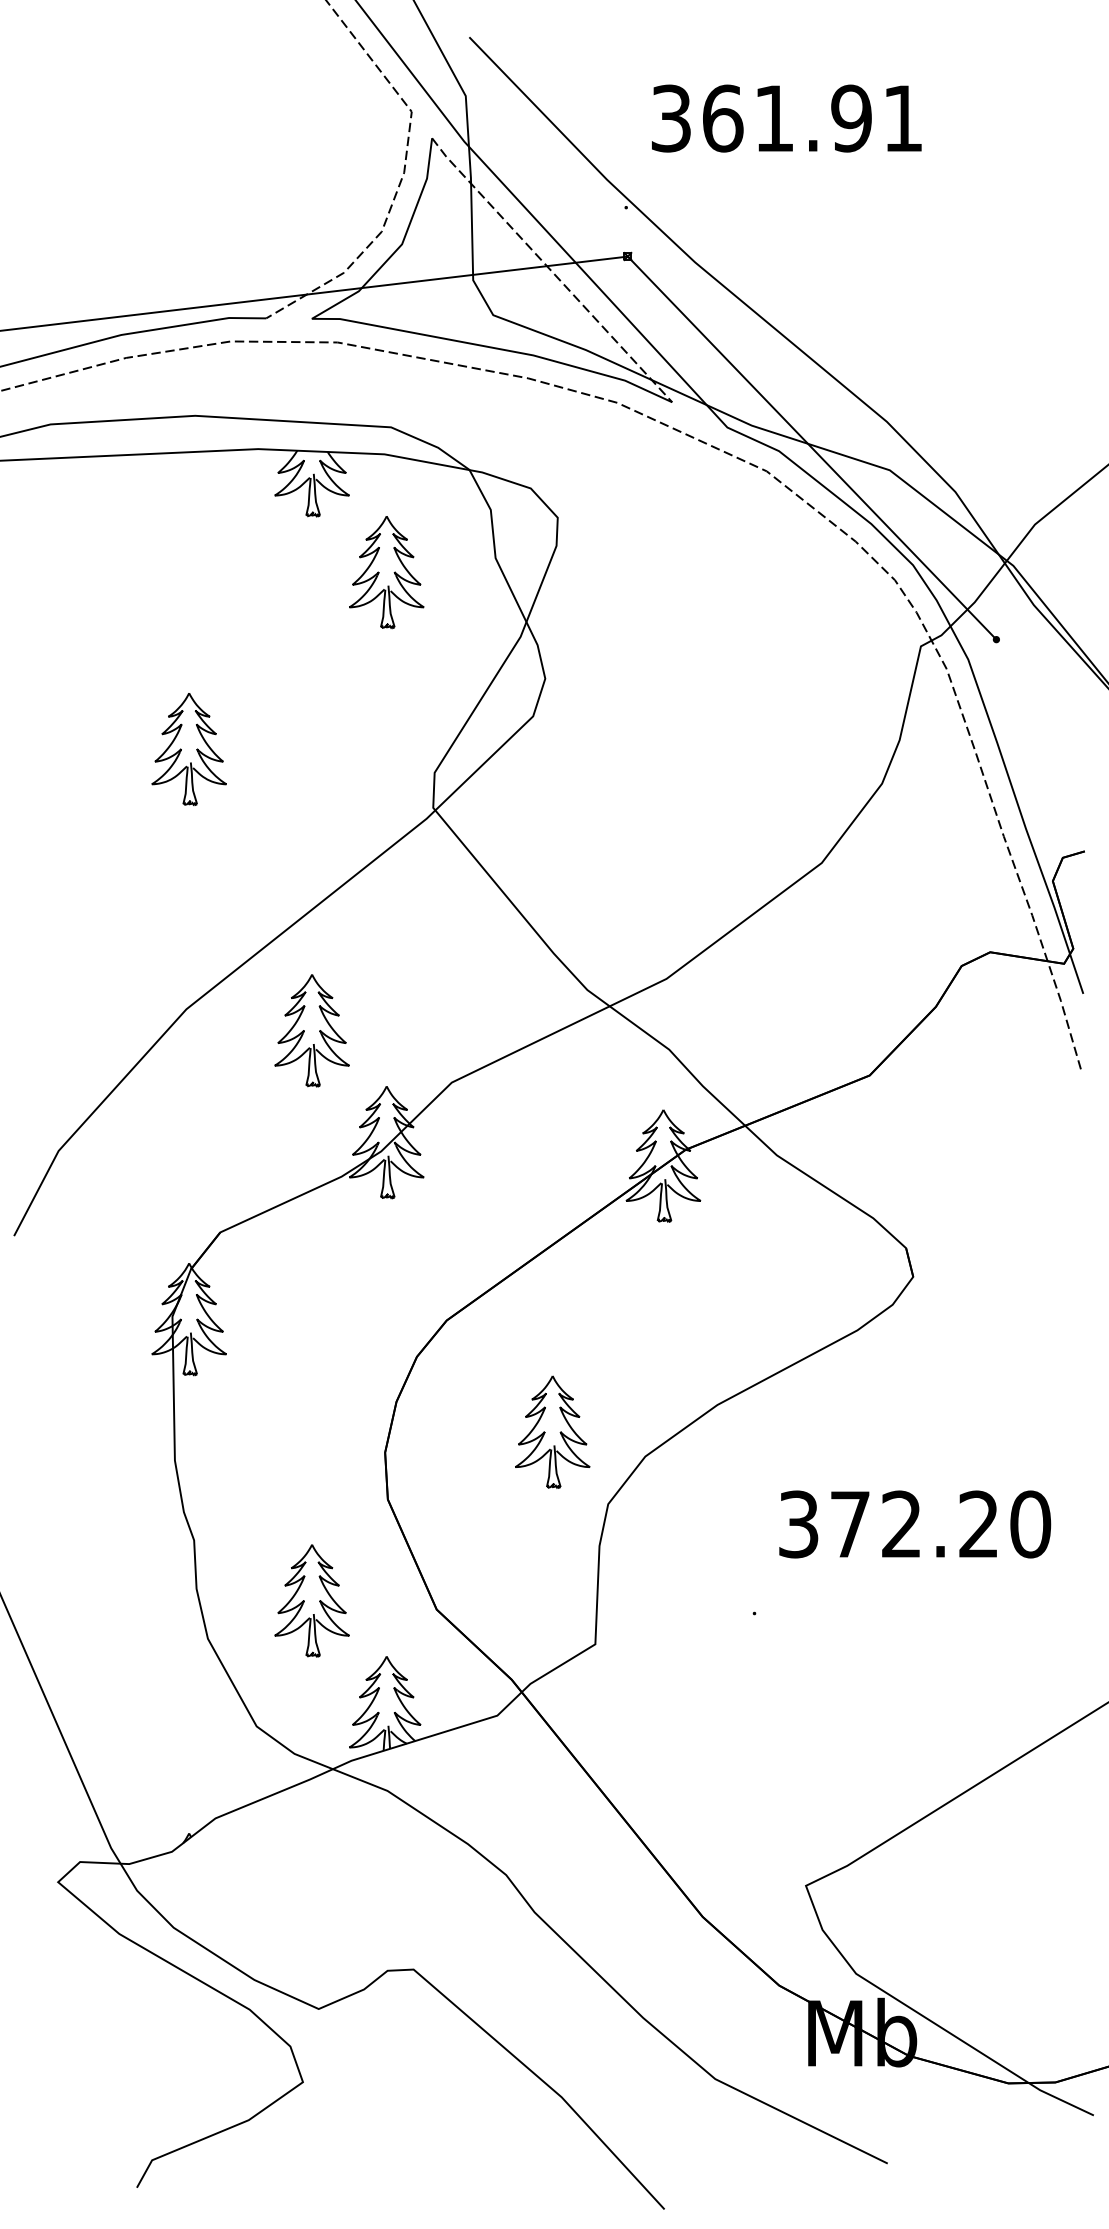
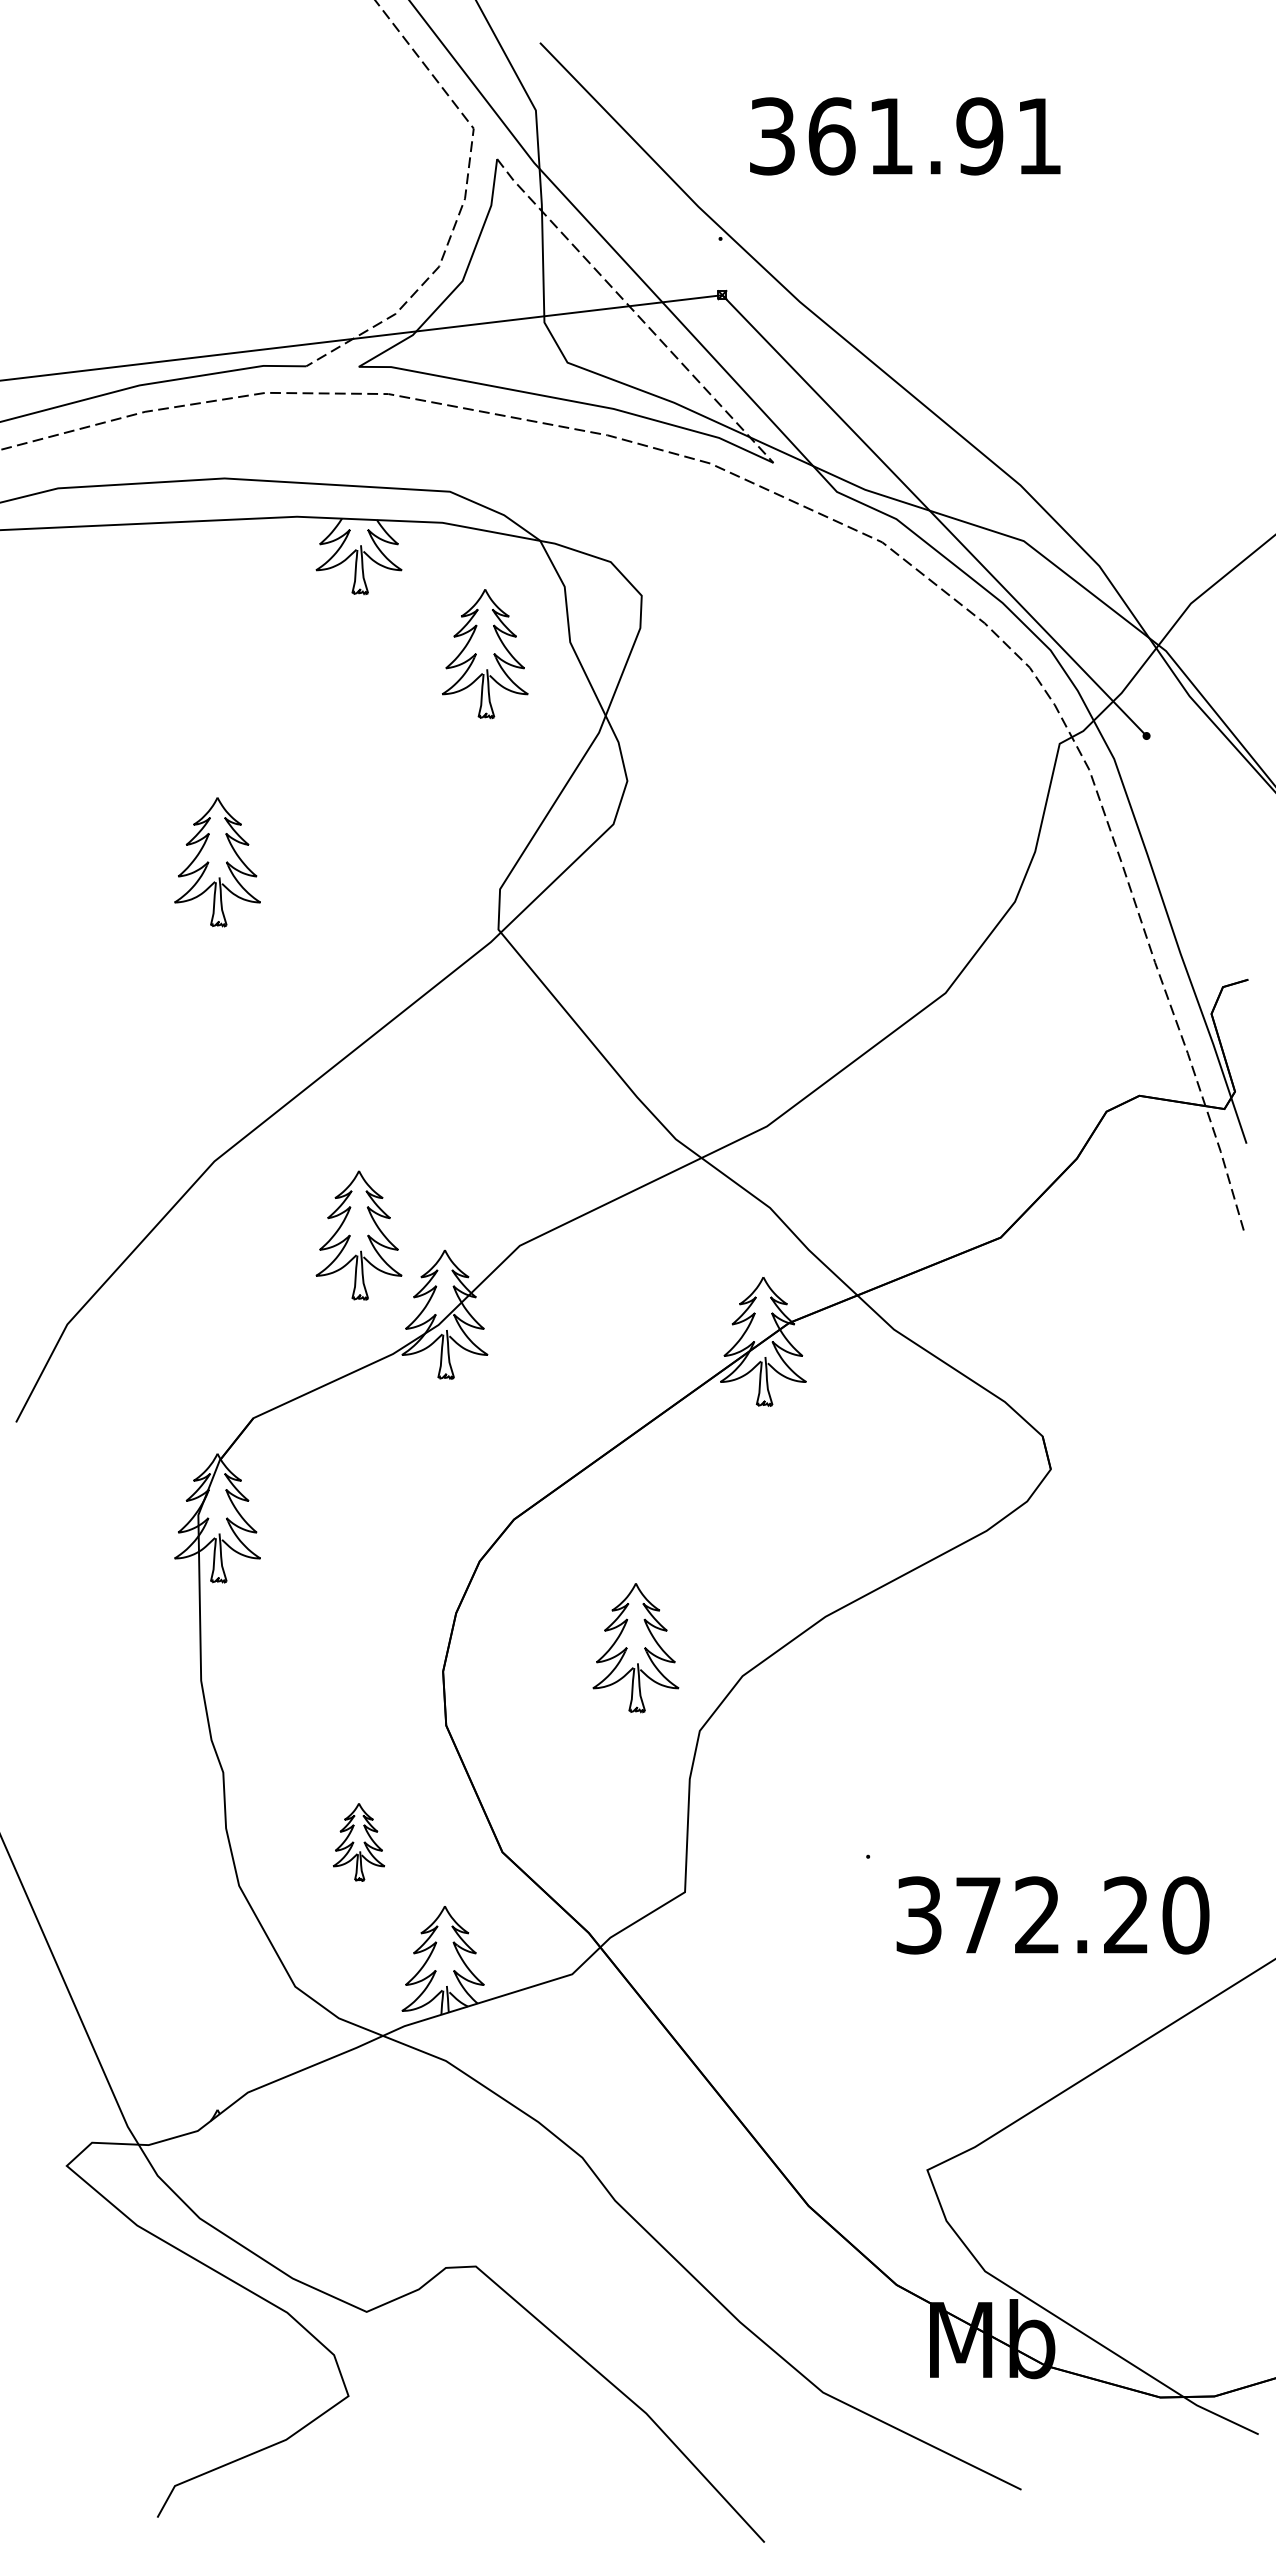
part: (386, 572) -> (484, 654), moved
part: (311, 1030) -> (358, 1235), moved
text: (915, 1524) -> (1053, 1915), moved
part: (311, 1600) -> (358, 1841), size x0.6

